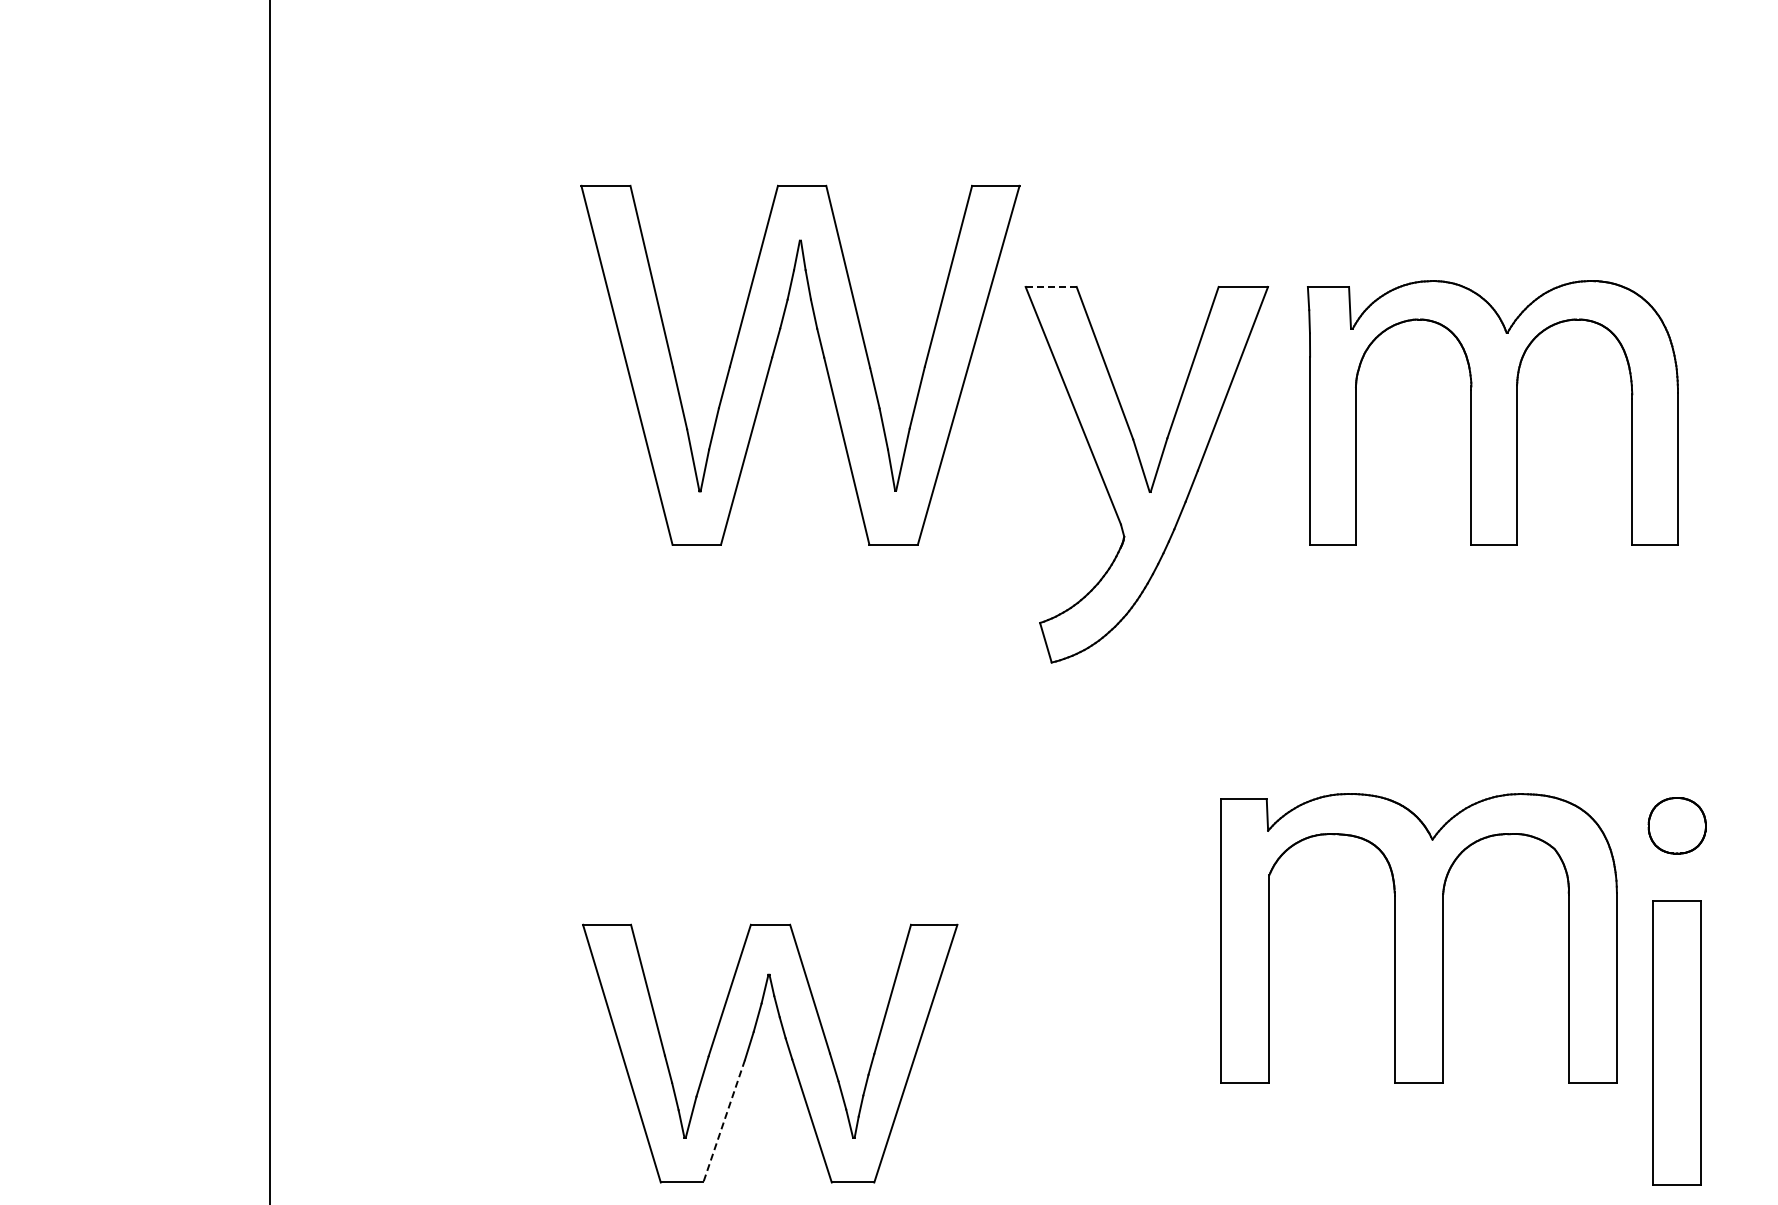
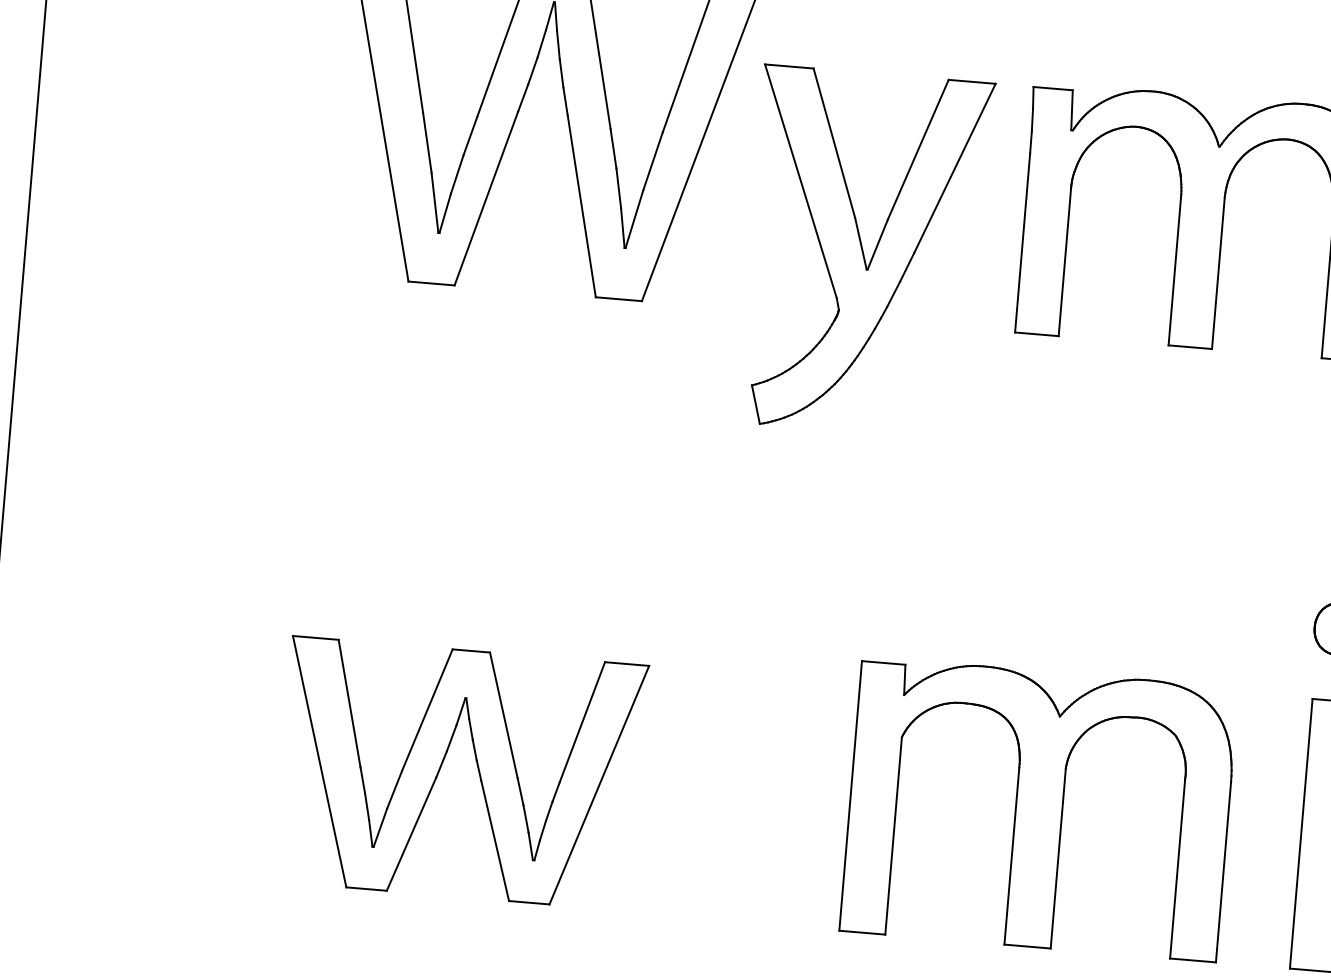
line: (1051, 286) -> (789, 66), dashed -> solid
part: (1418, 938) -> (1038, 809), moved
line: (724, 1121) -> (411, 834), dashed -> solid

